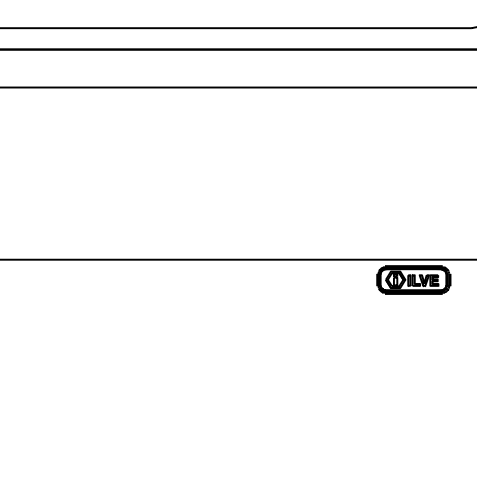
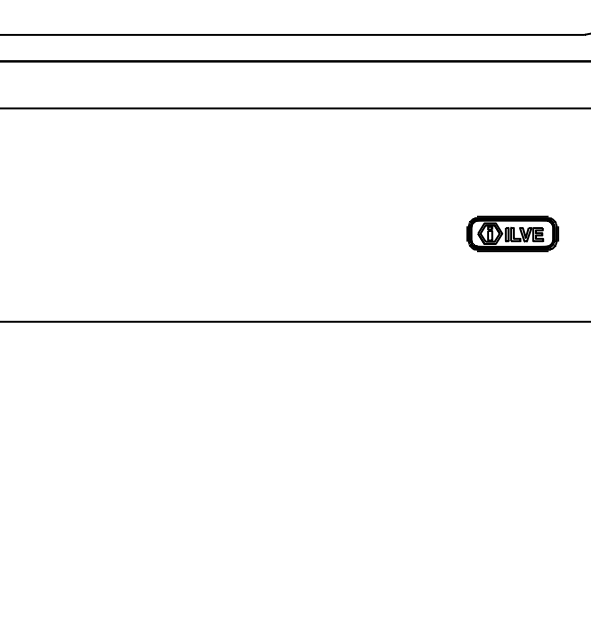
part: (413, 279) -> (512, 233), moved

